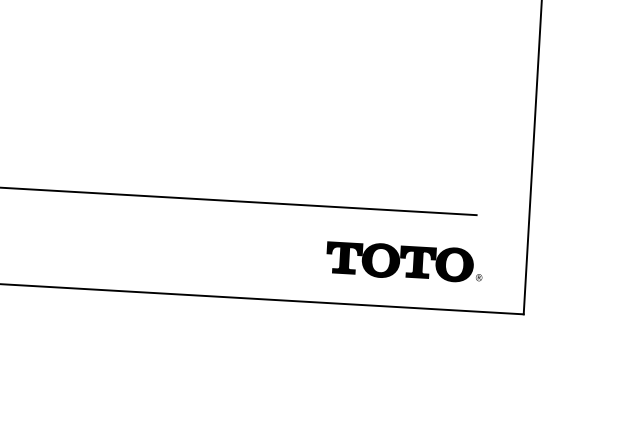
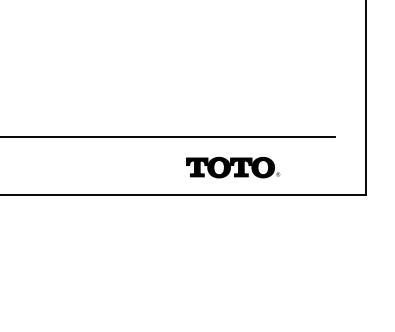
part: (404, 261) -> (233, 167), moved

